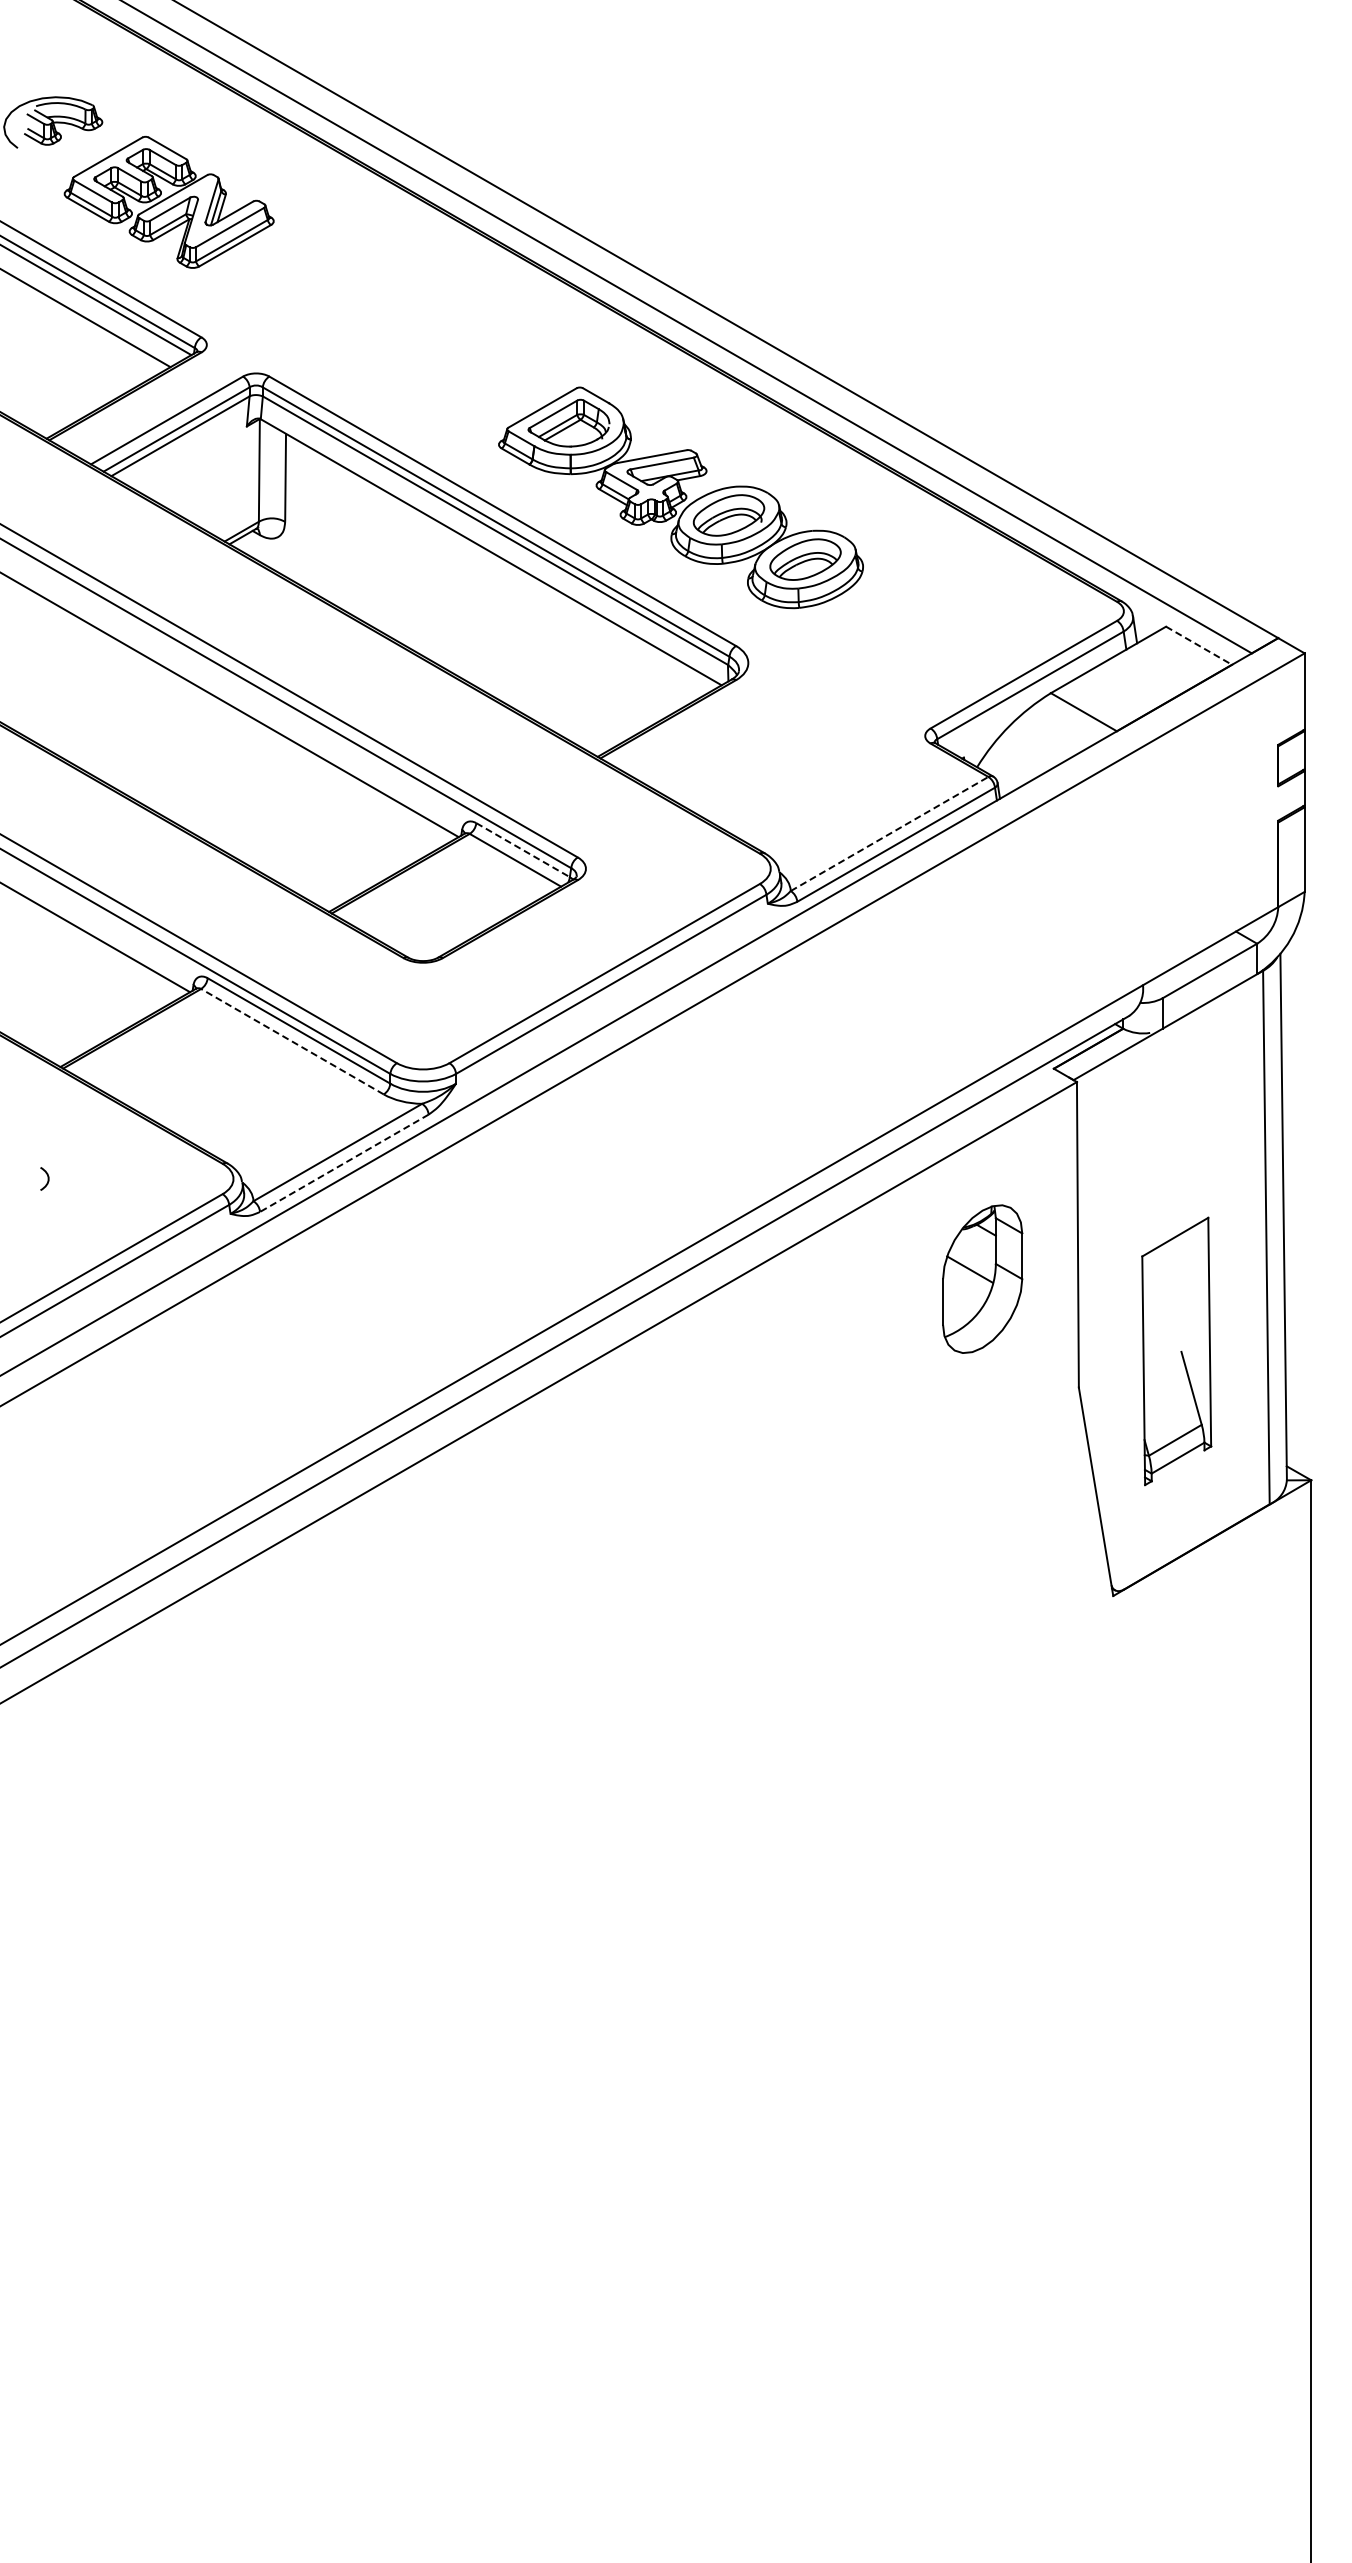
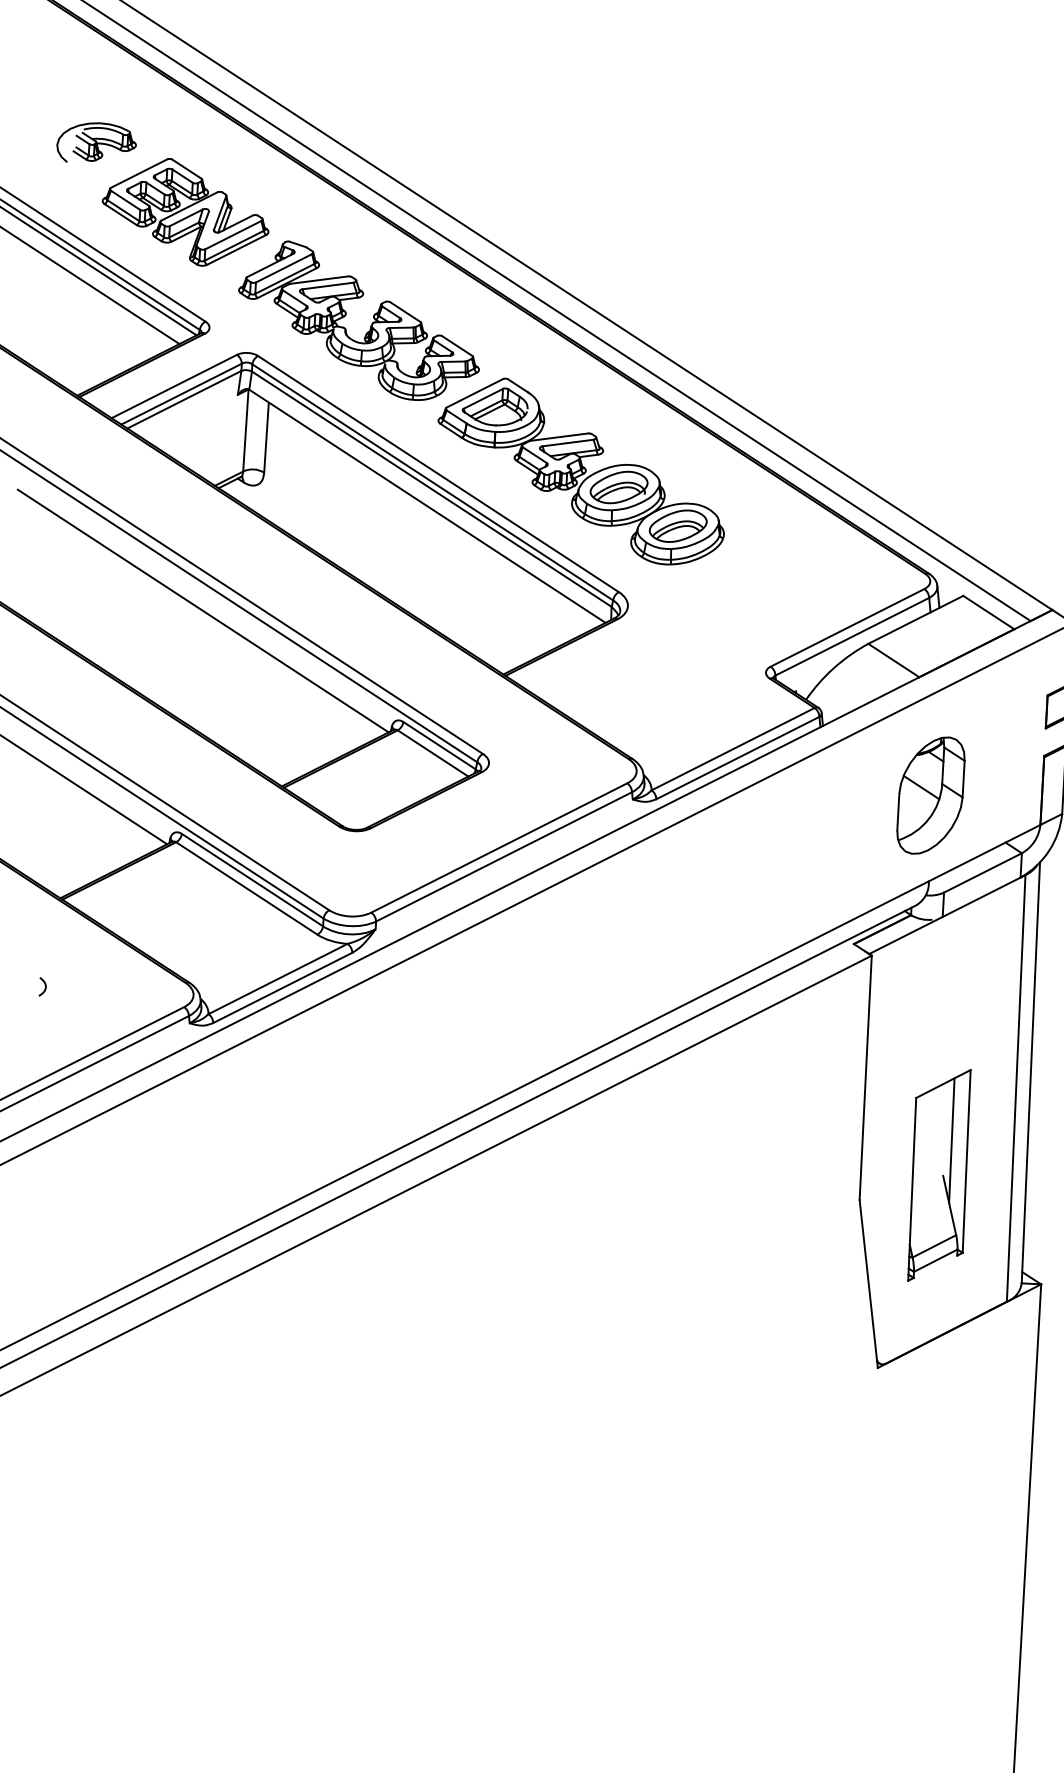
part: (407, 331) -> (370, 326), added
line: (1199, 645) -> (989, 612), dashed -> solid
line: (890, 833) -> (733, 748), dashed -> solid
line: (523, 850) -> (439, 746), dashed -> solid
line: (292, 1041) -> (246, 888), dashed -> solid
line: (343, 1163) -> (282, 988), dashed -> solid
part: (982, 1278) -> (930, 795), moved
line: (1189, 1307) -> (951, 1140), added

